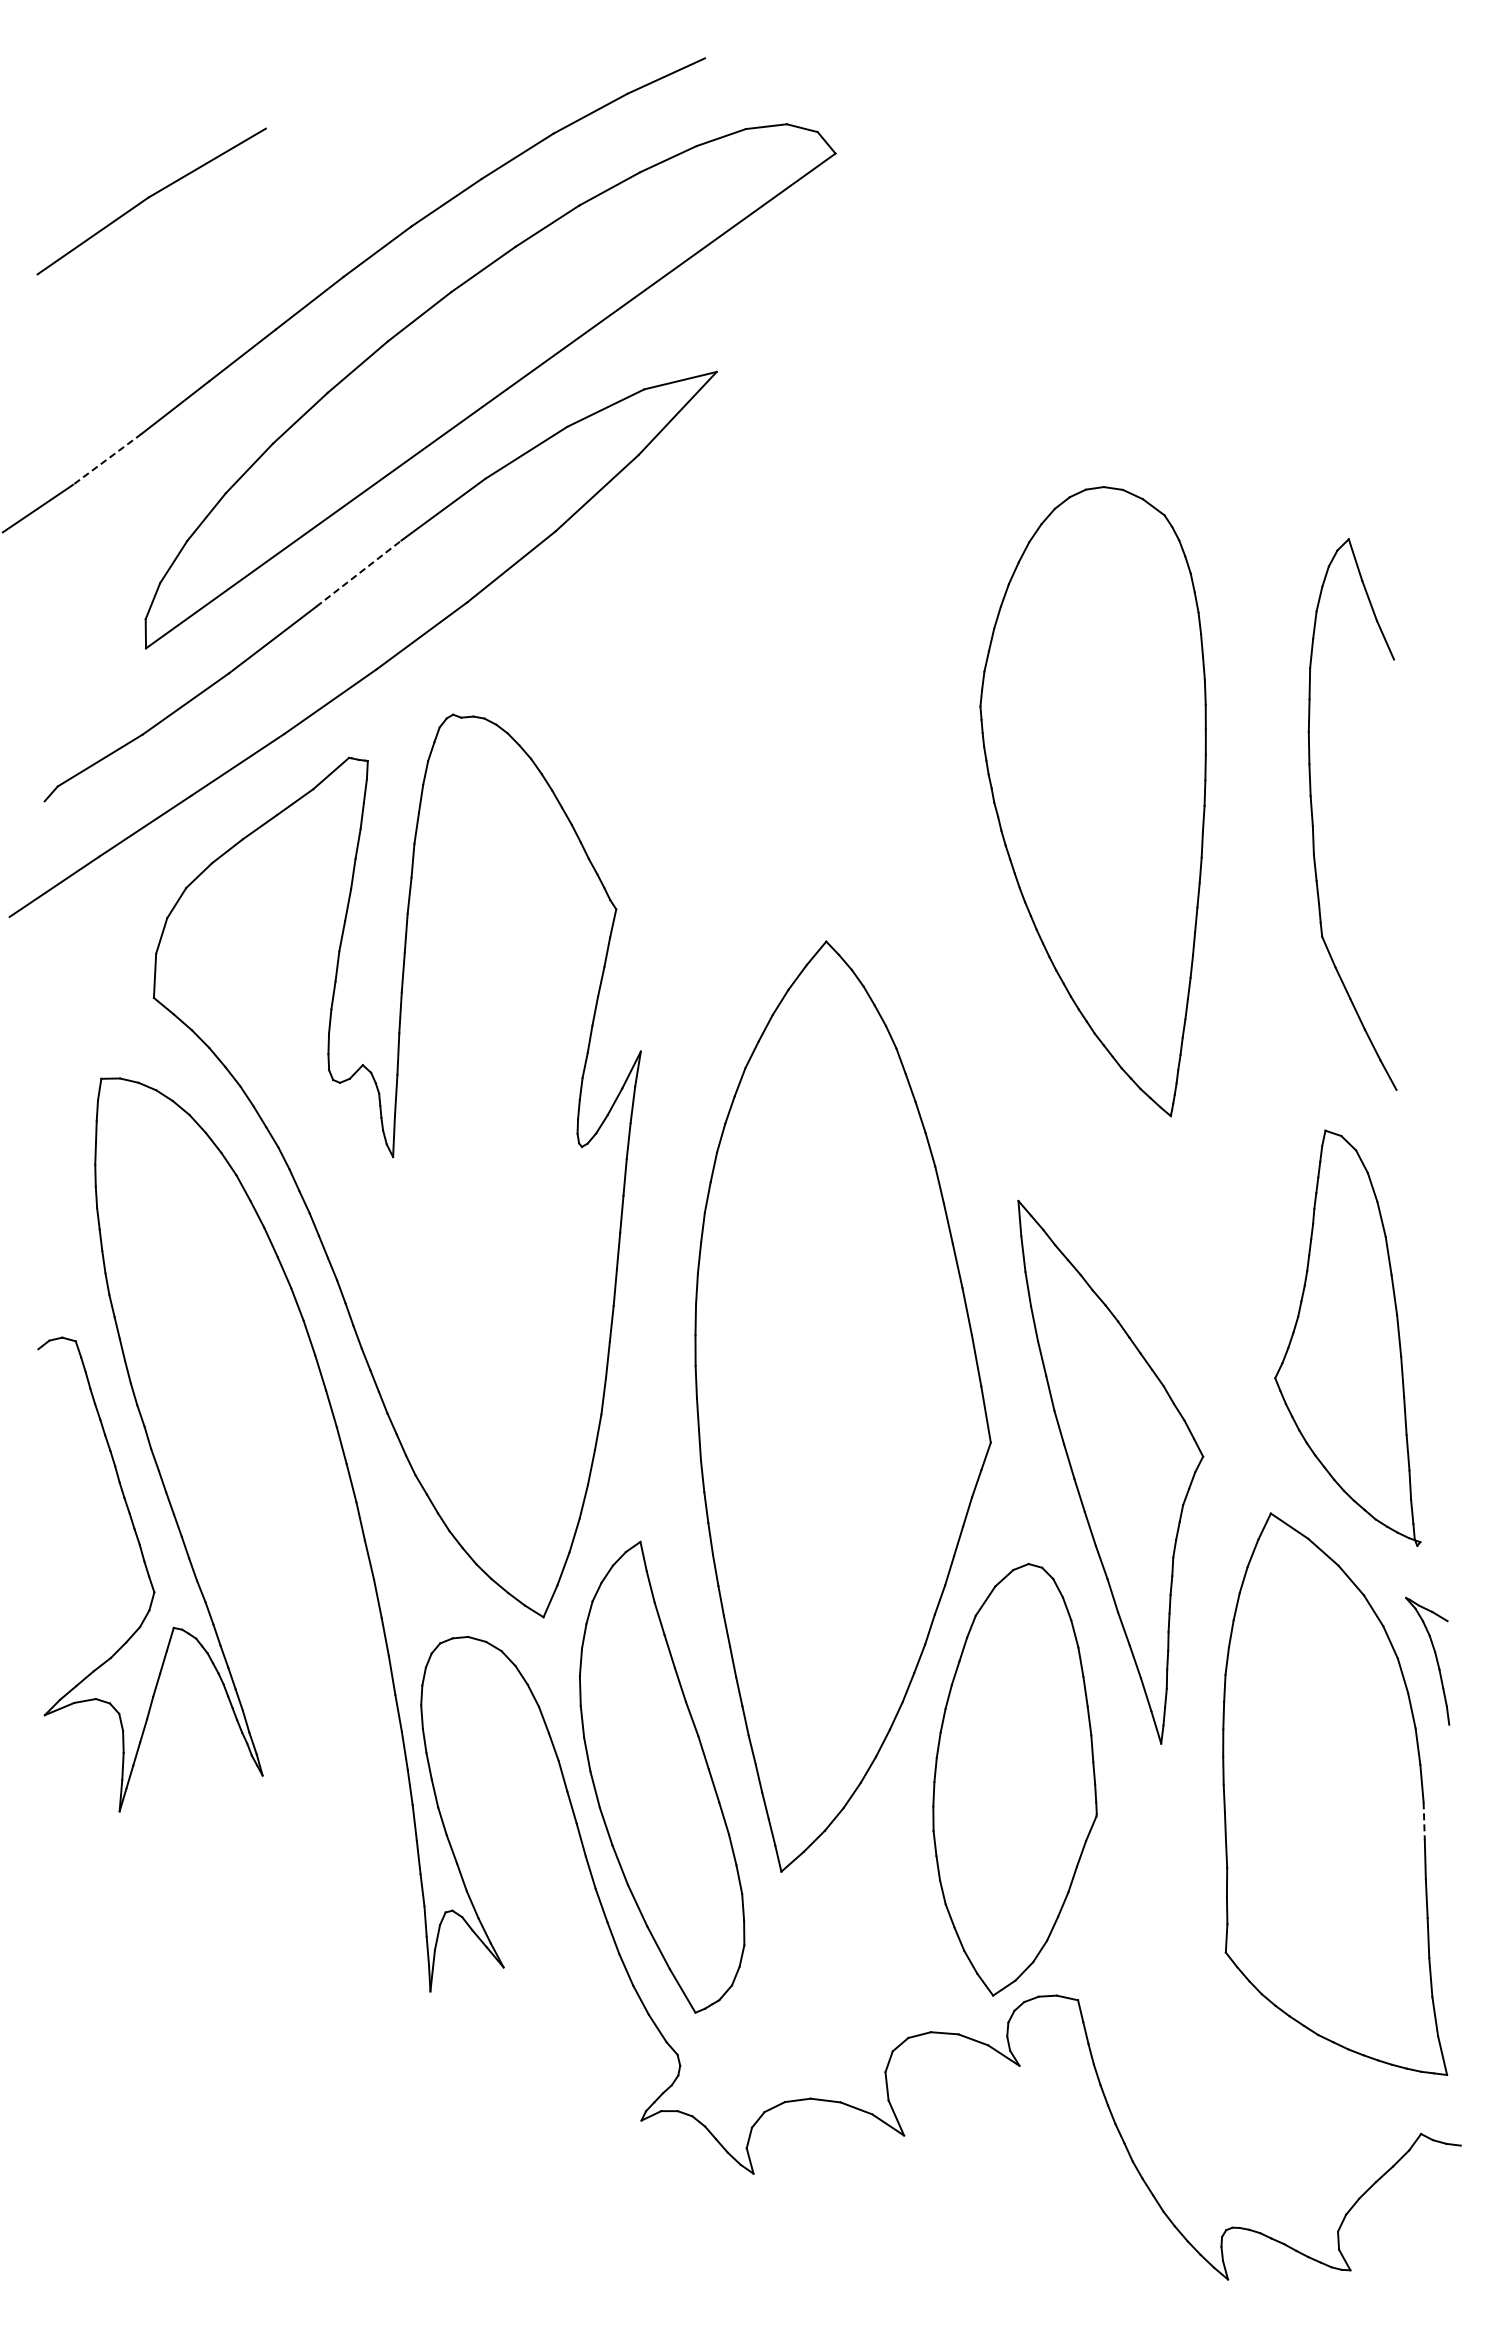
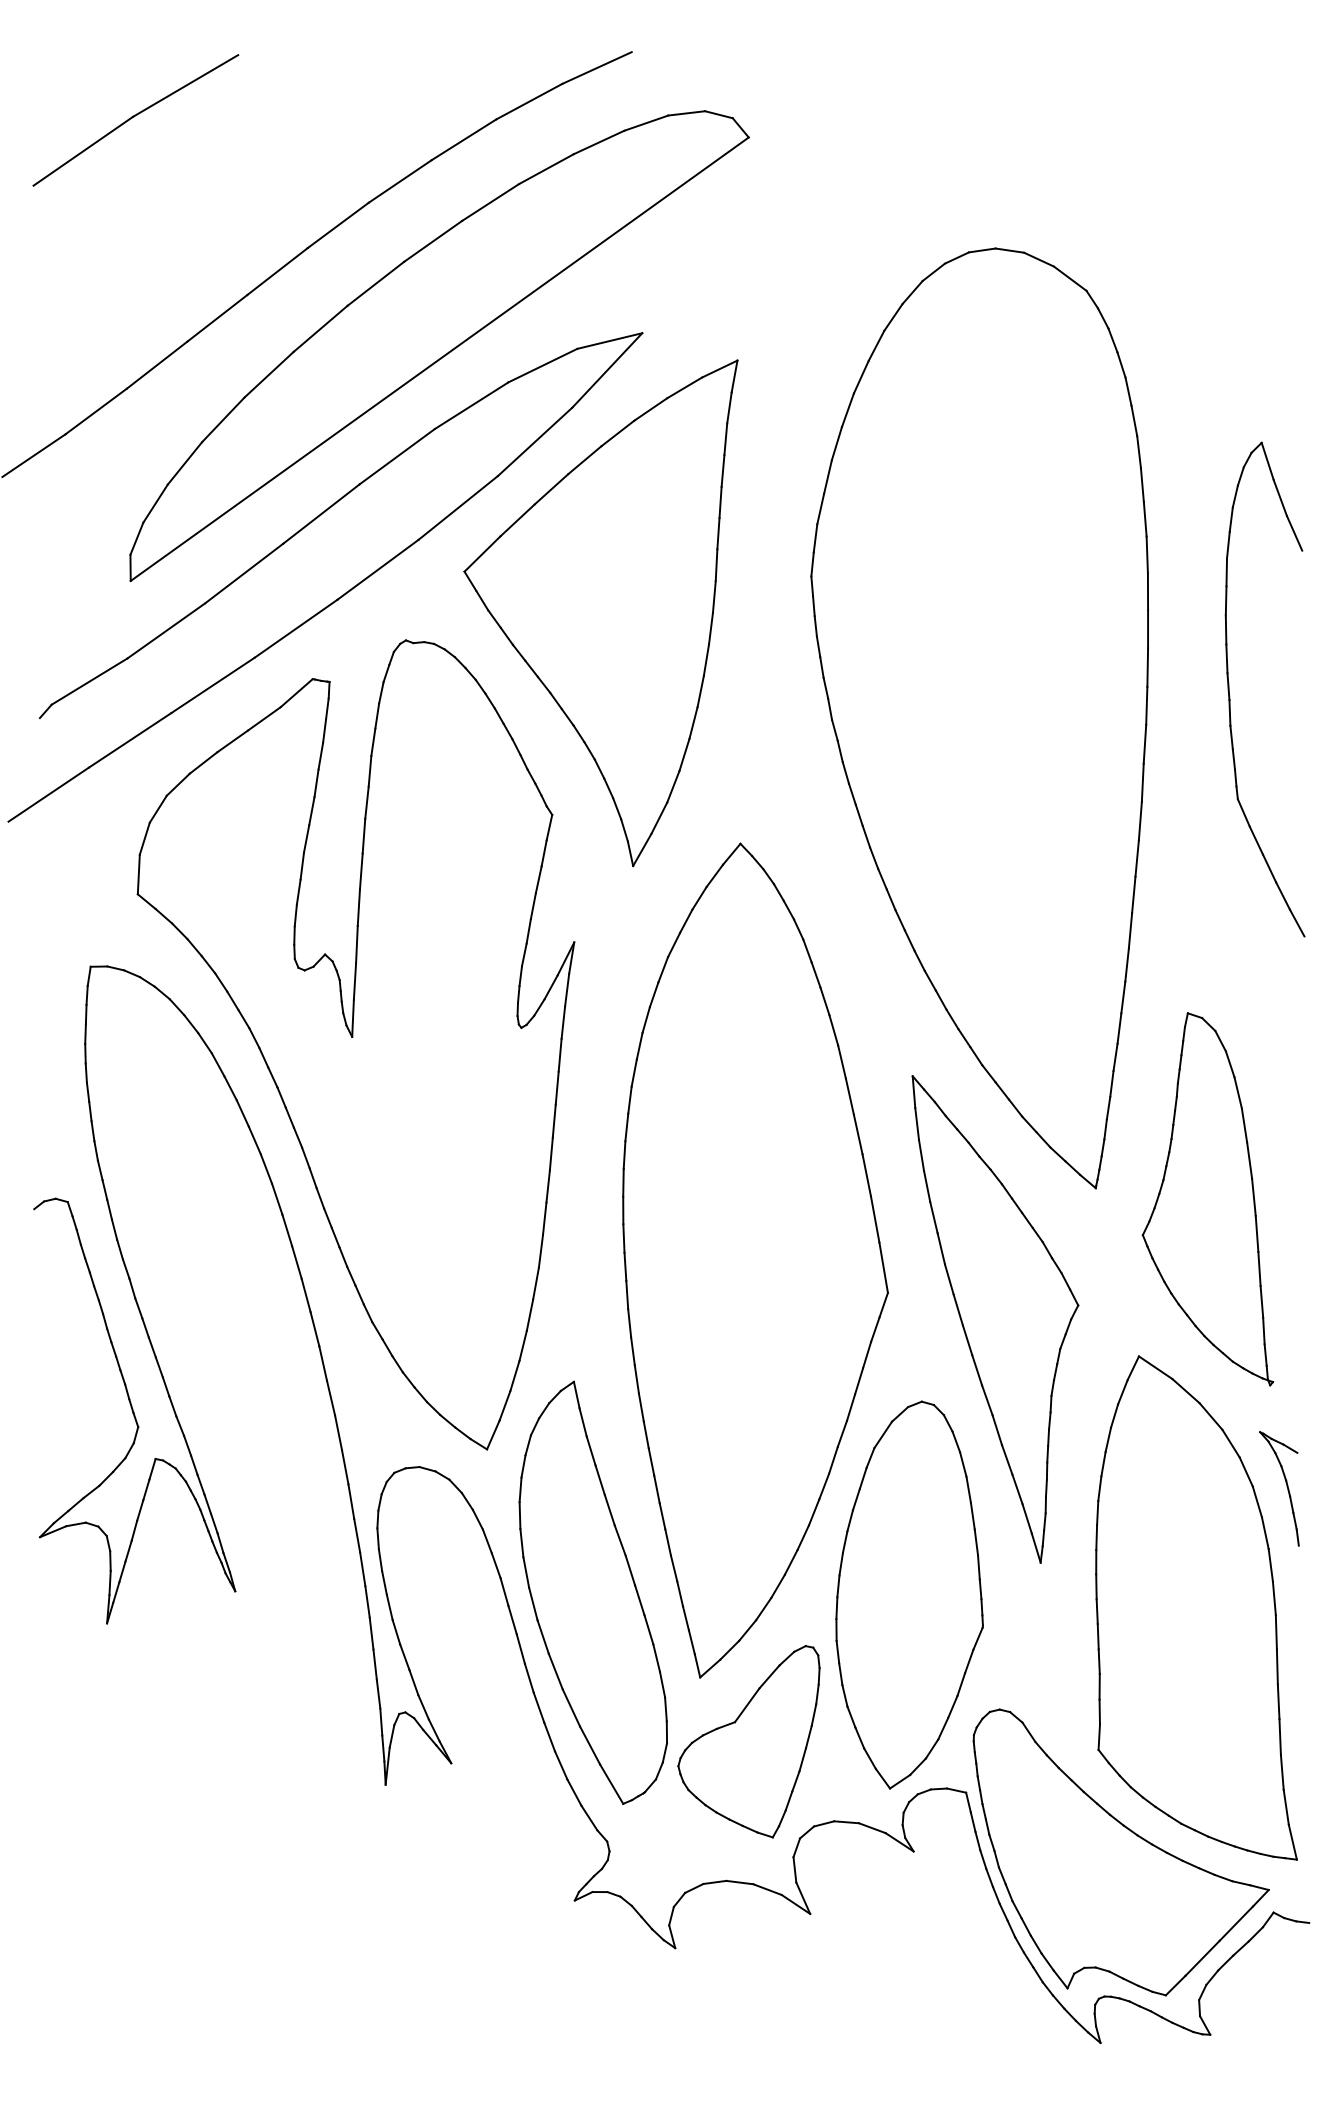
part: (151, 201) -> (135, 120), moved
line: (107, 459) -> (96, 411), dashed -> solid
line: (358, 573) -> (321, 513), dashed -> solid
part: (670, 684) -> (600, 613), added
part: (1092, 801) -> (979, 718), size x1.67
part: (1313, 817) -> (1230, 692), moved
line: (1424, 1821) -> (1276, 1632), dashed -> solid
part: (835, 1943) -> (748, 1741), added
part: (1250, 2066) -> (1120, 1852), added

